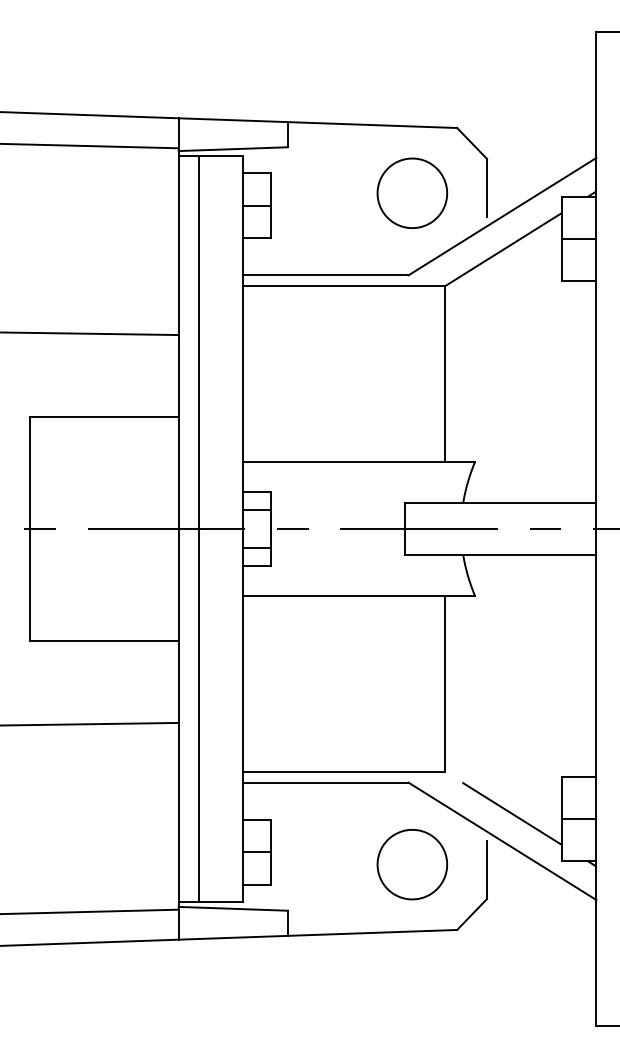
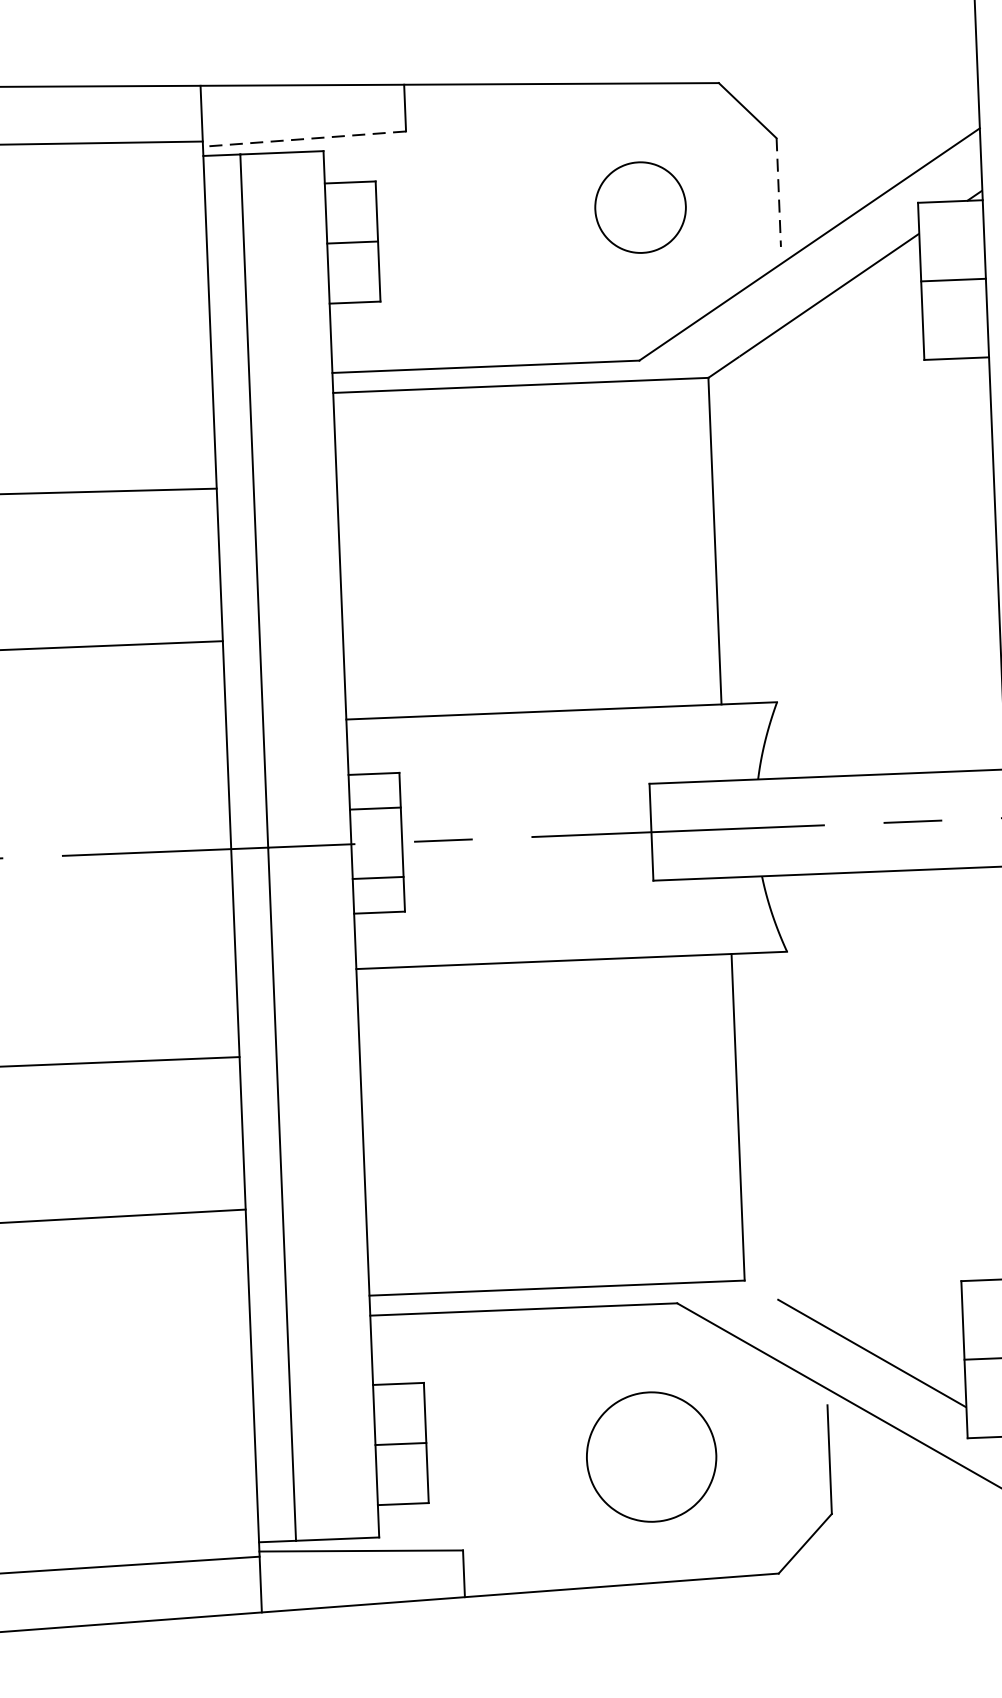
line: (233, 149) -> (304, 139), solid -> dashed
line: (486, 188) -> (777, 193), solid -> dashed
part: (412, 192) -> (640, 206), size x0.7
part: (412, 864) -> (651, 1456), moved

